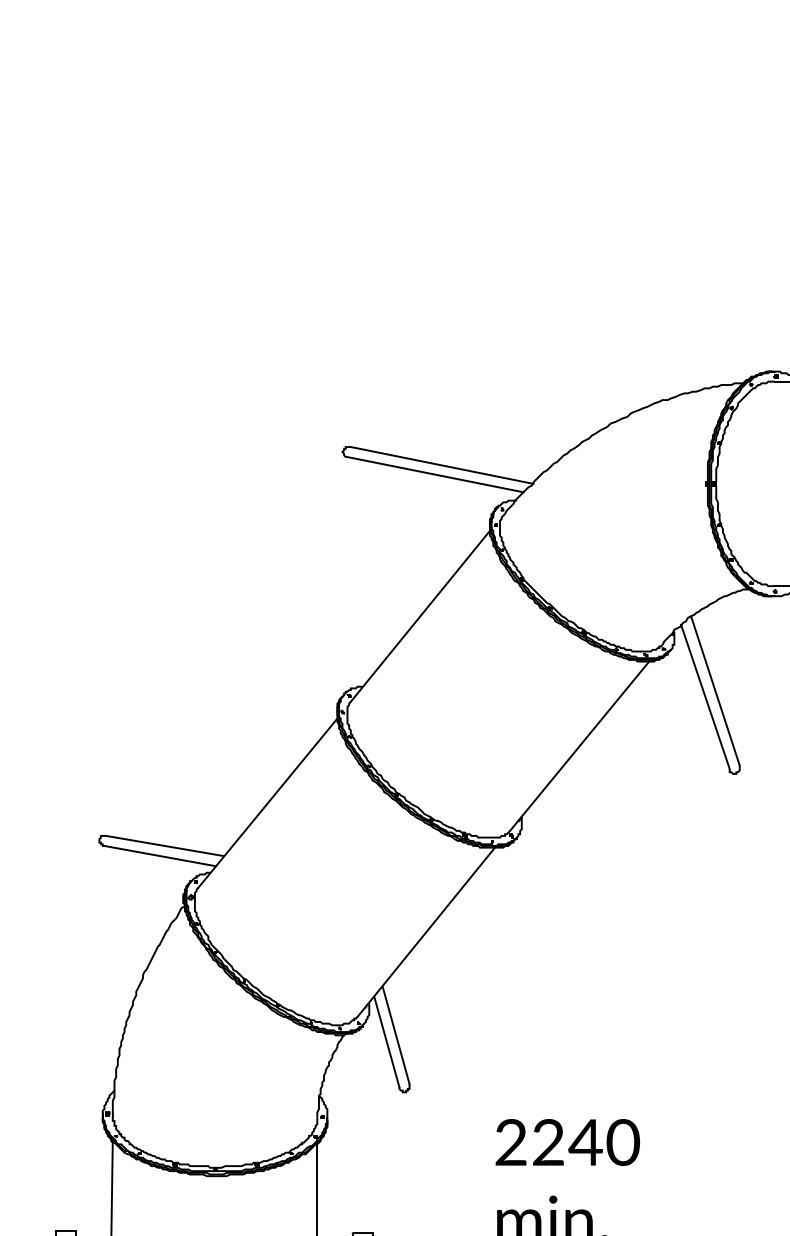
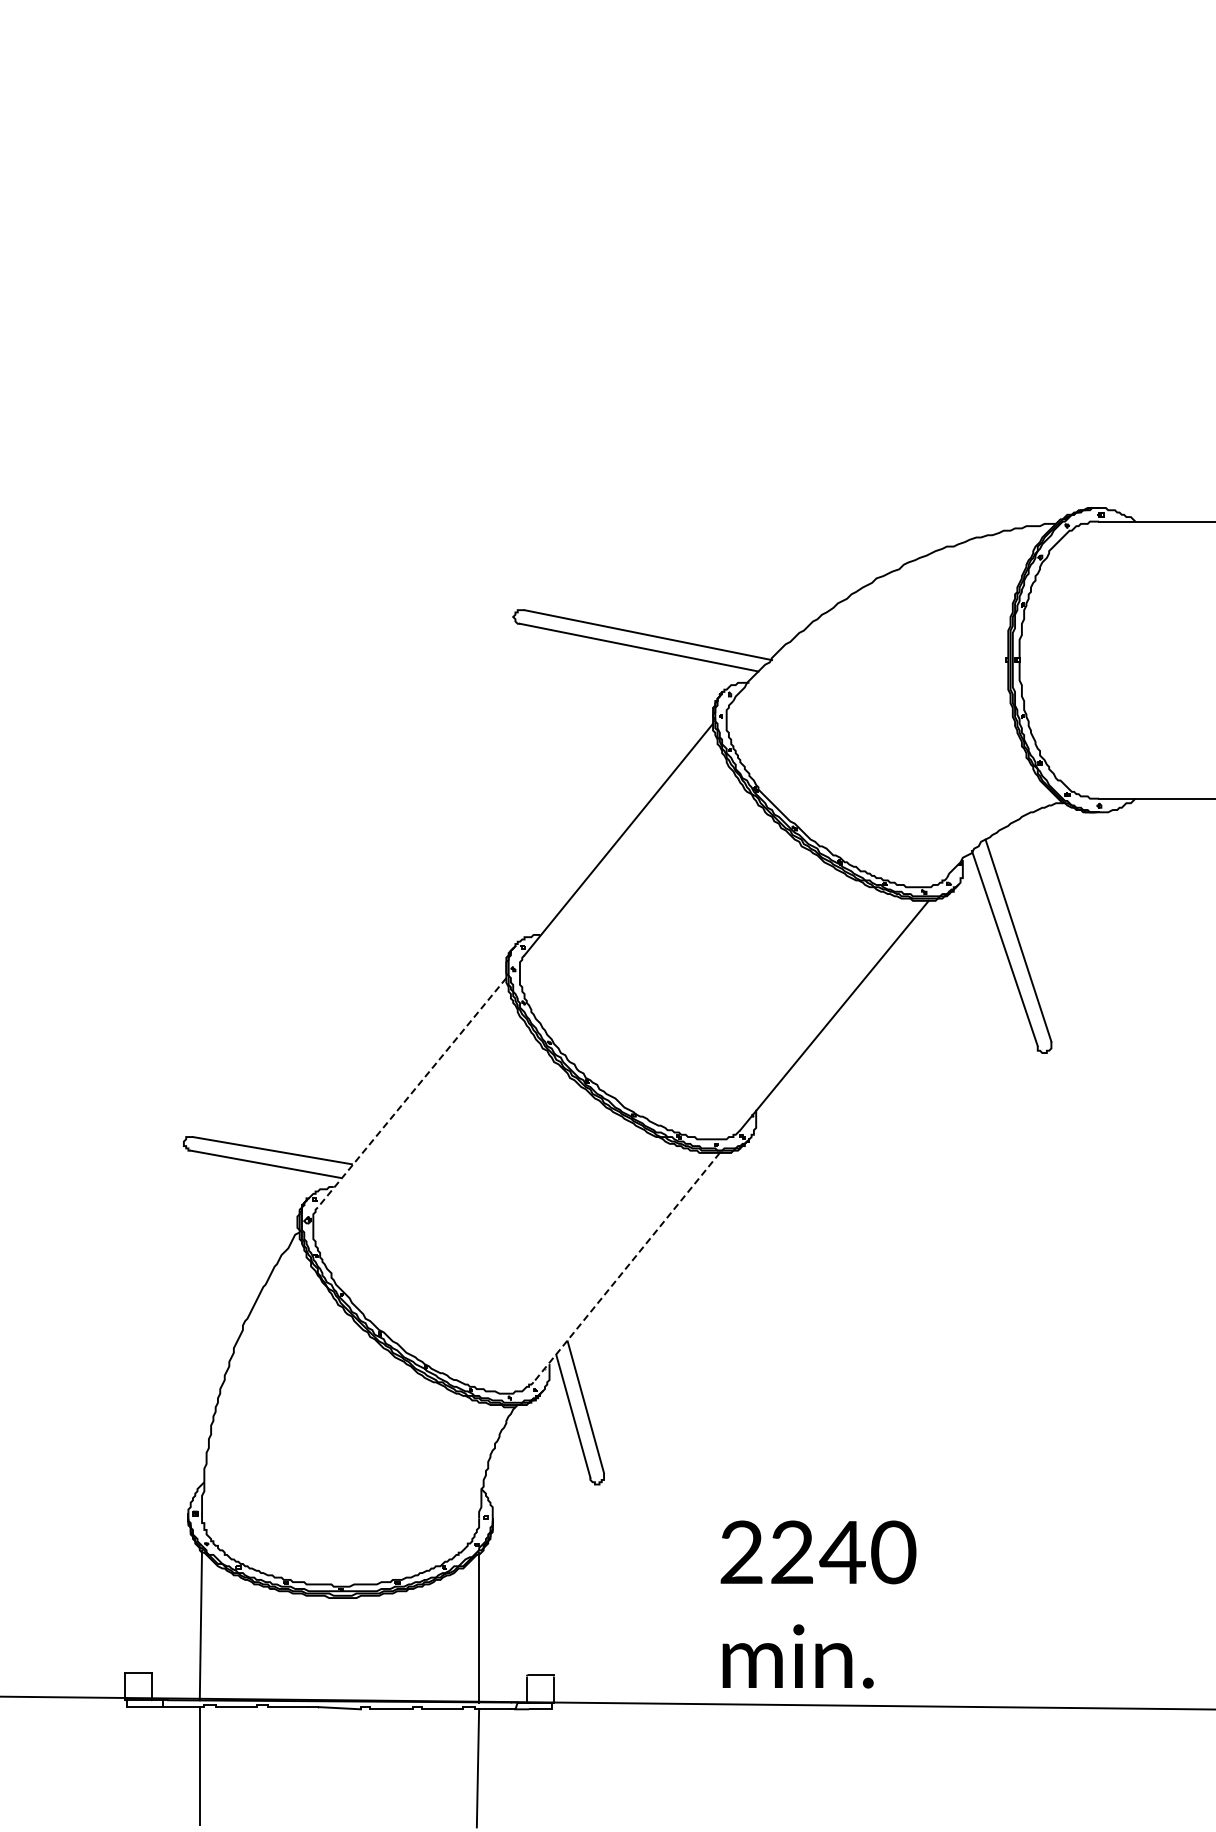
line: (267, 803) -> (411, 1093), solid -> dashed
line: (426, 932) -> (626, 1267), solid -> dashed

